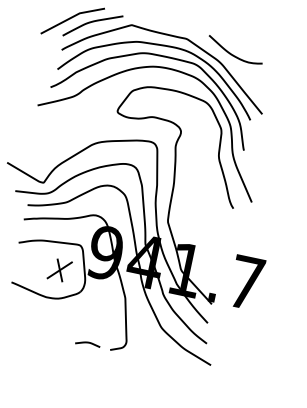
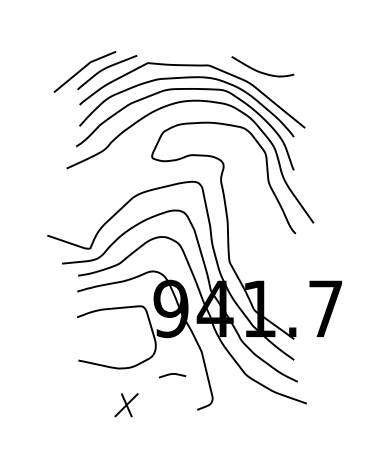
part: (59, 270) -> (126, 405), moved
curve: (88, 343) -> (172, 374), moved

